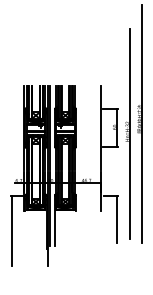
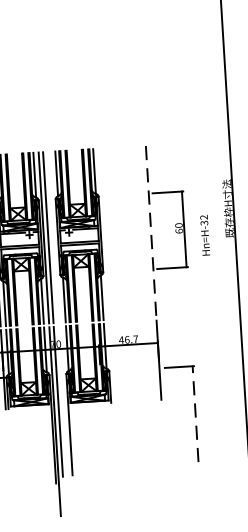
line: (100, 128) -> (150, 232), solid -> dashed
line: (129, 133) -> (209, 238), removed
line: (117, 219) -> (195, 414), solid -> dashed

